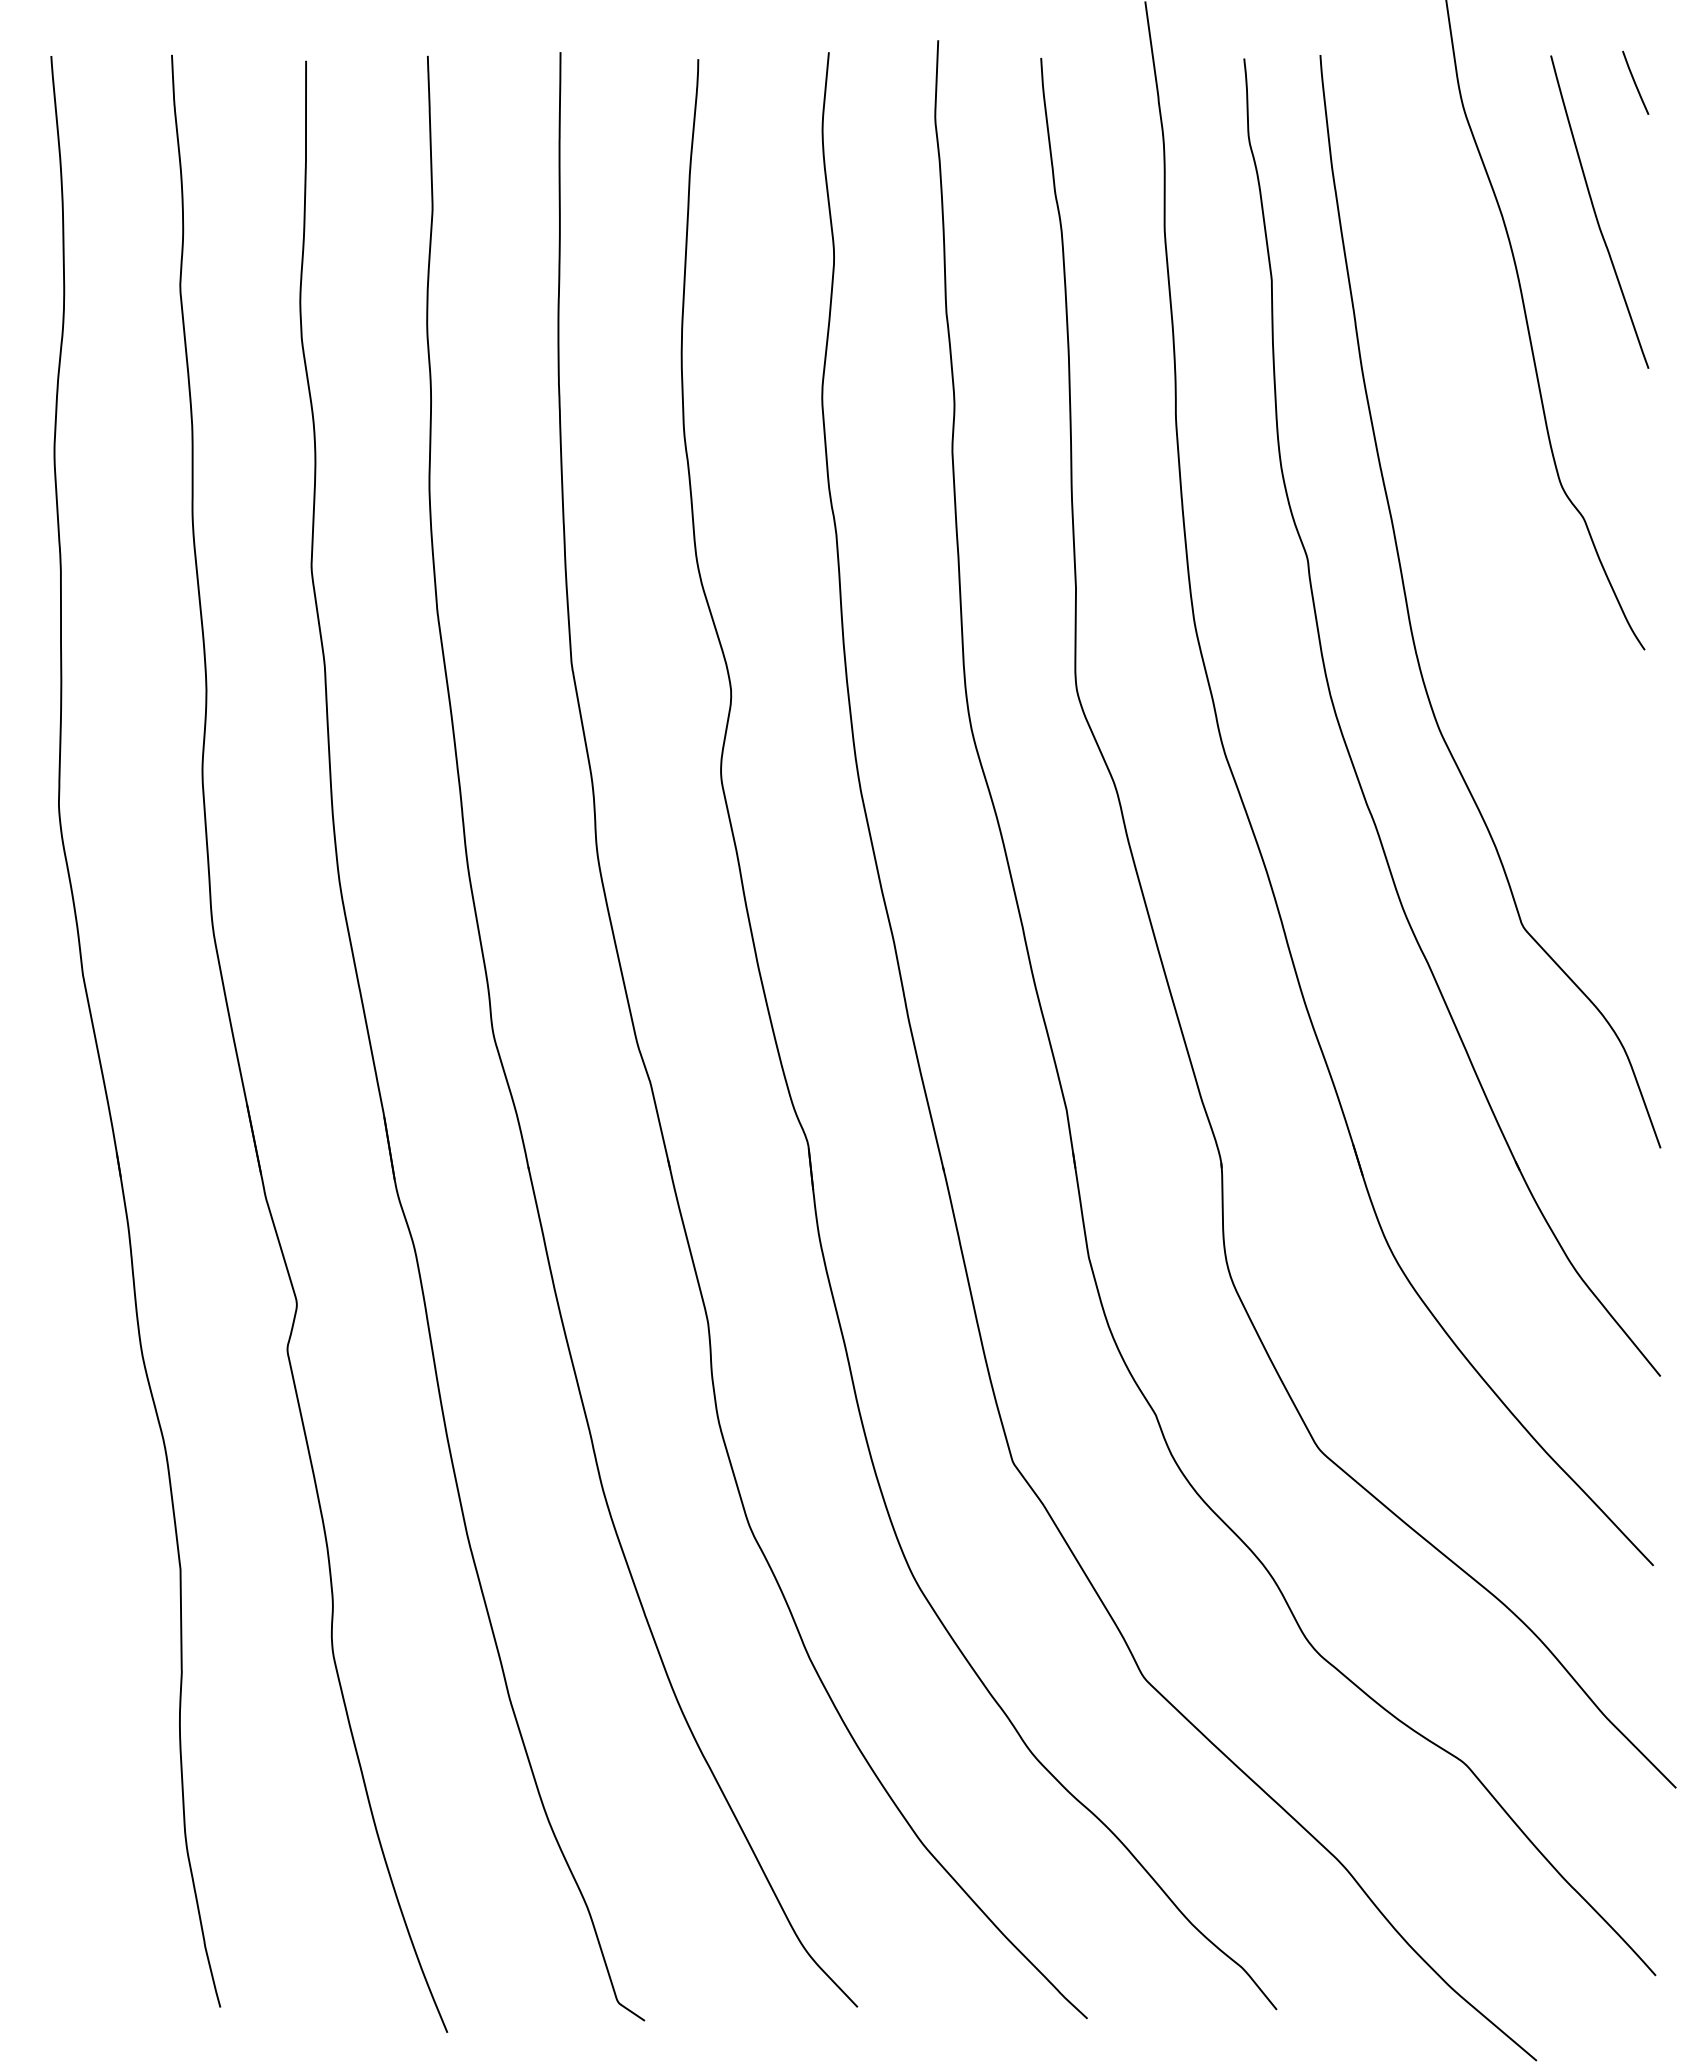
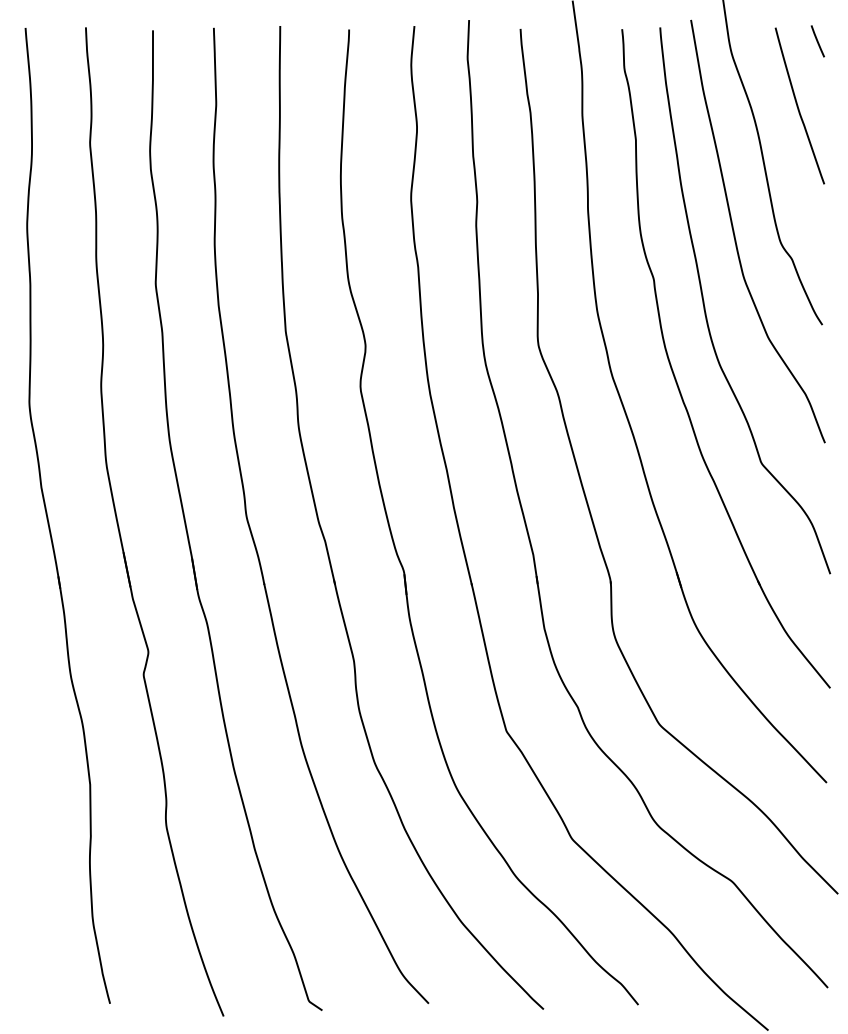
curve: (1470, 471) -> (735, 235), added

